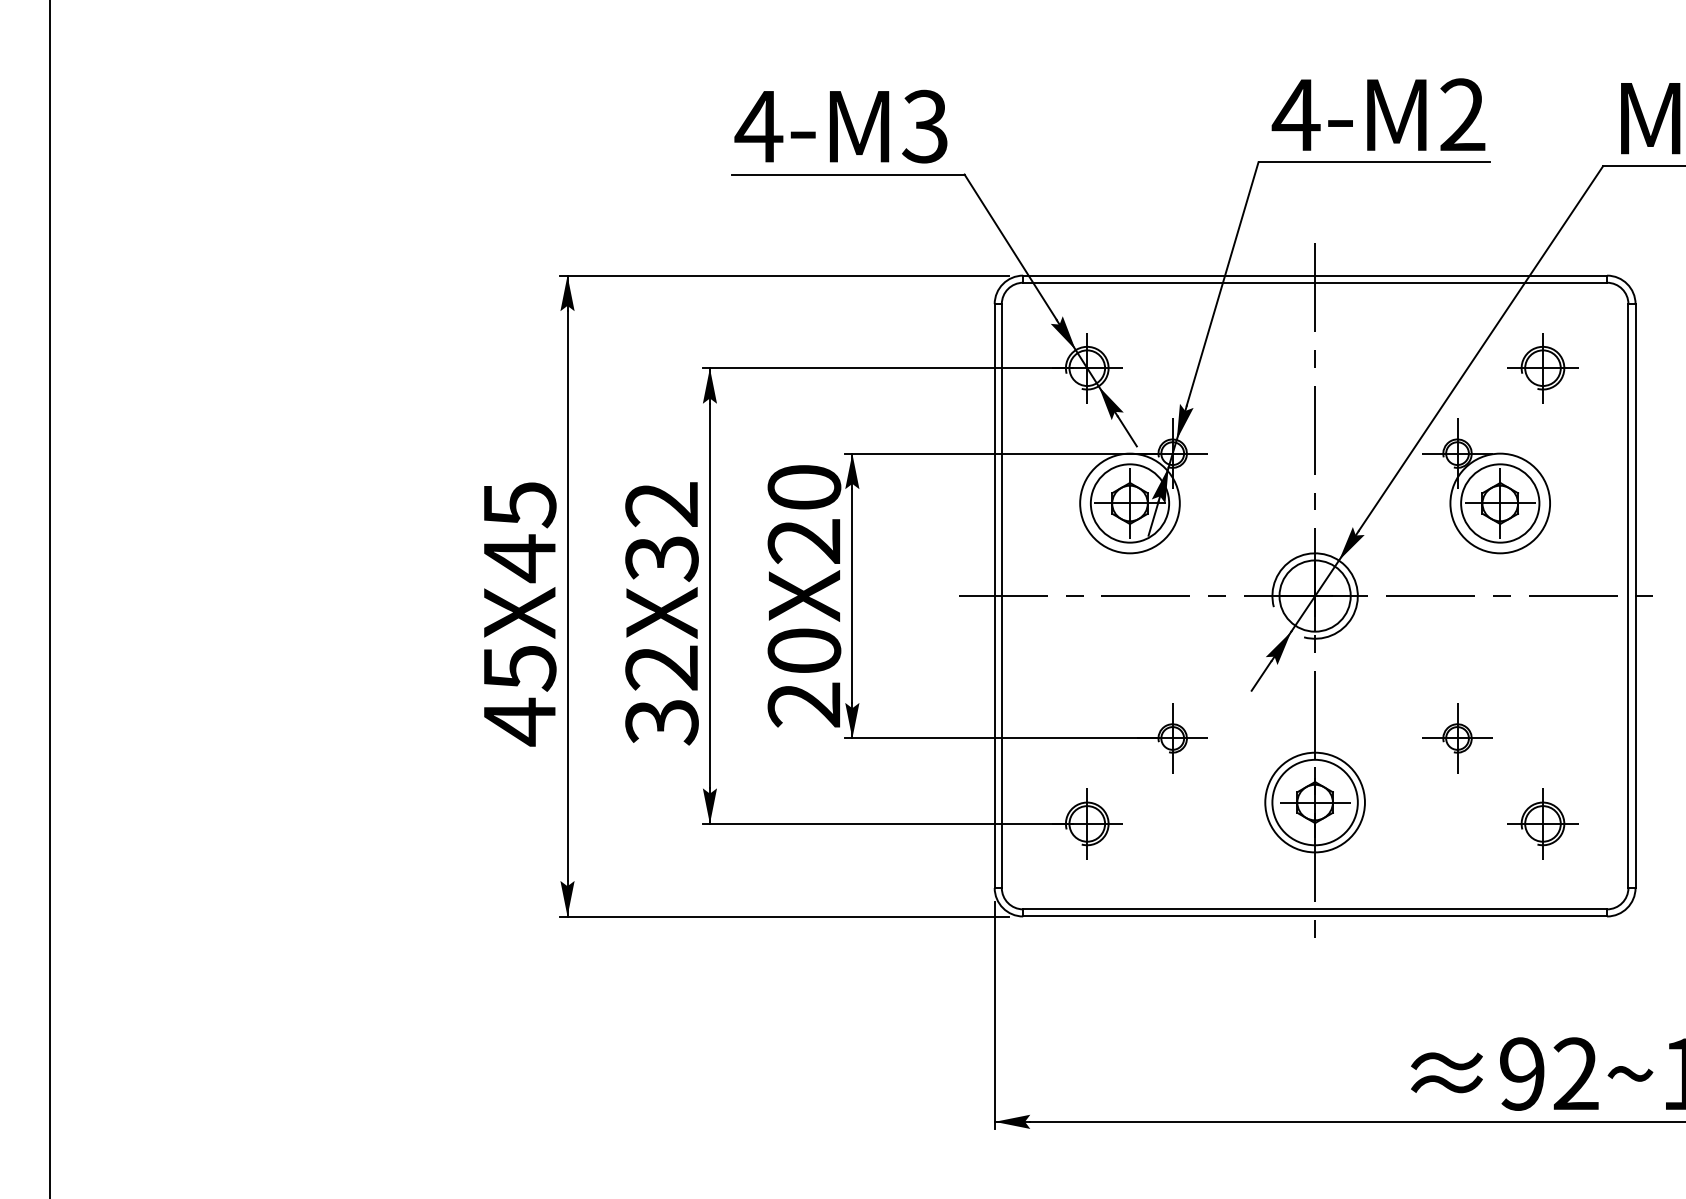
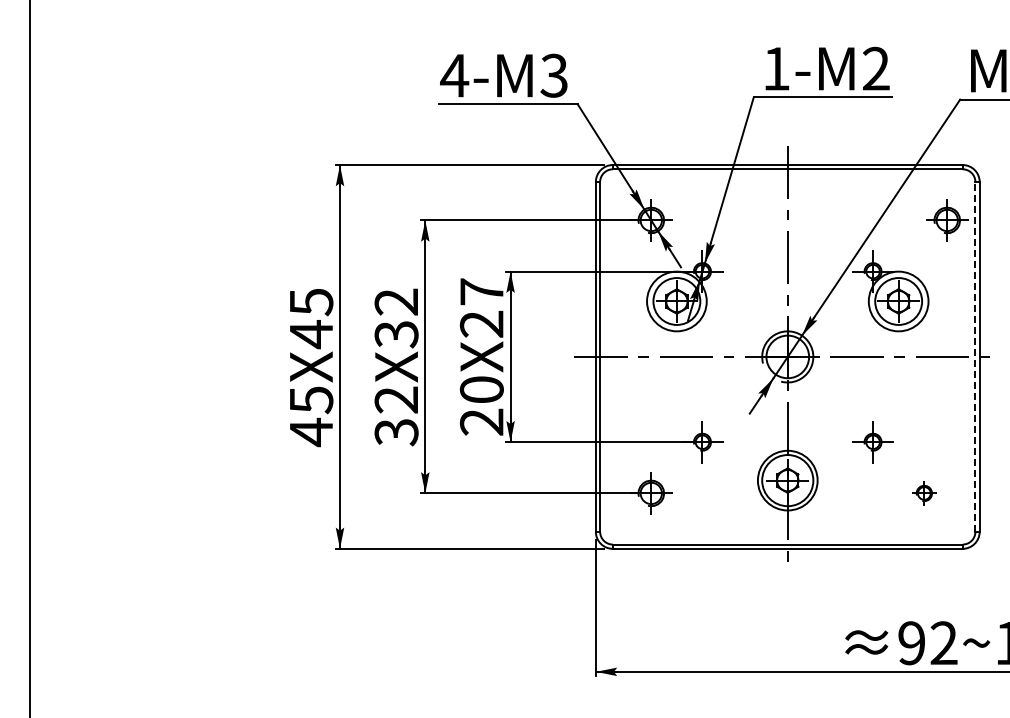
text: (1296, 114) -> (776, 68), 4-M2 -> 1-M2
part: (1543, 368) -> (947, 220), moved
text: (803, 486) -> (481, 291), 20X20 -> 20X27
line: (1628, 595) -> (975, 356), solid -> dashed
part: (1543, 824) -> (924, 493), size x0.6

